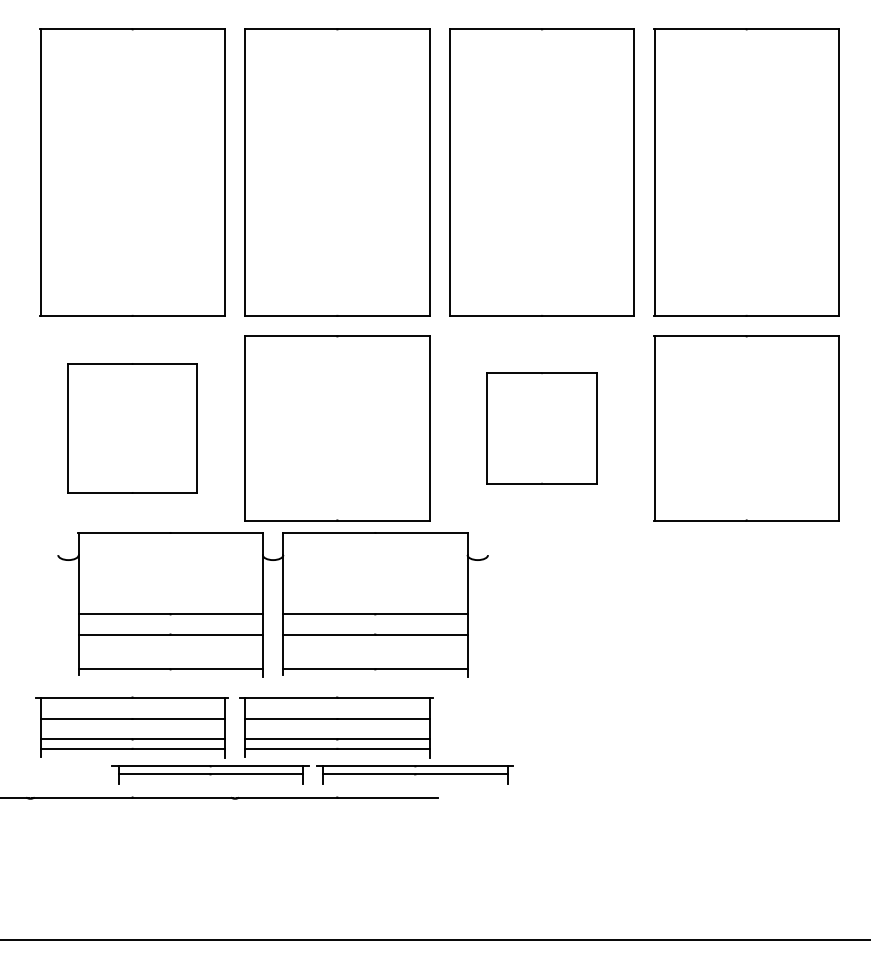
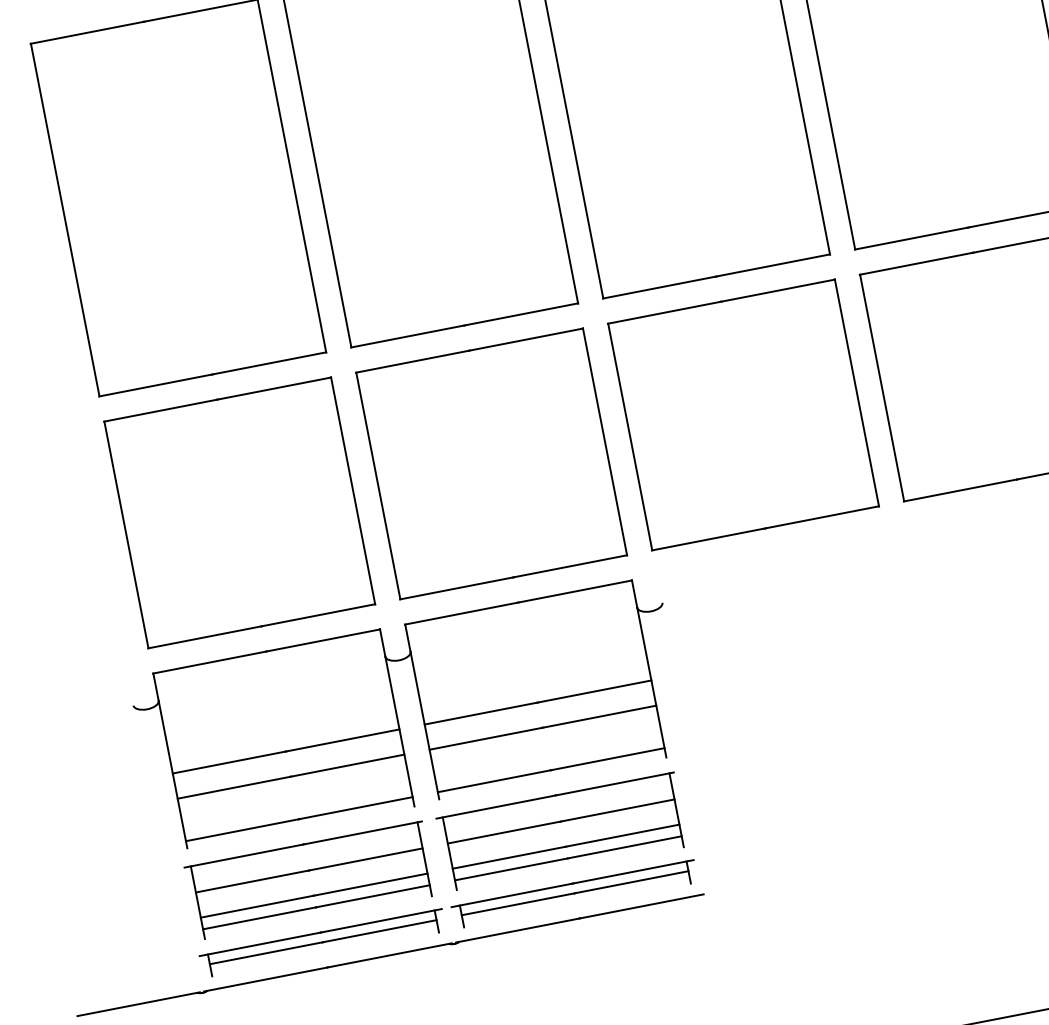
part: (132, 428) -> (239, 513), size x1.43
part: (541, 428) -> (742, 415), size x1.67
part: (263, 604) -> (397, 717), moved
part: (309, 766) -> (442, 909), moved

